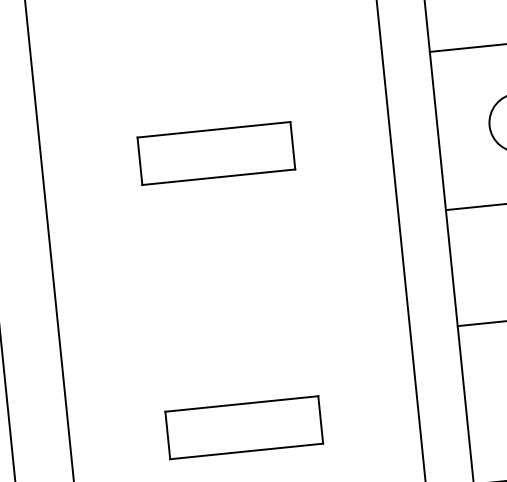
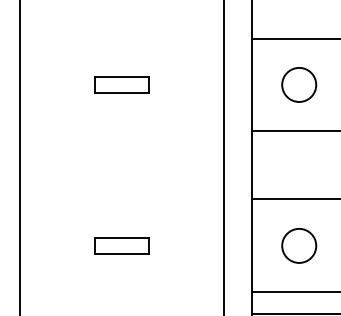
part: (215, 152) -> (121, 84), size x0.6
part: (243, 427) -> (121, 245), size x0.6

